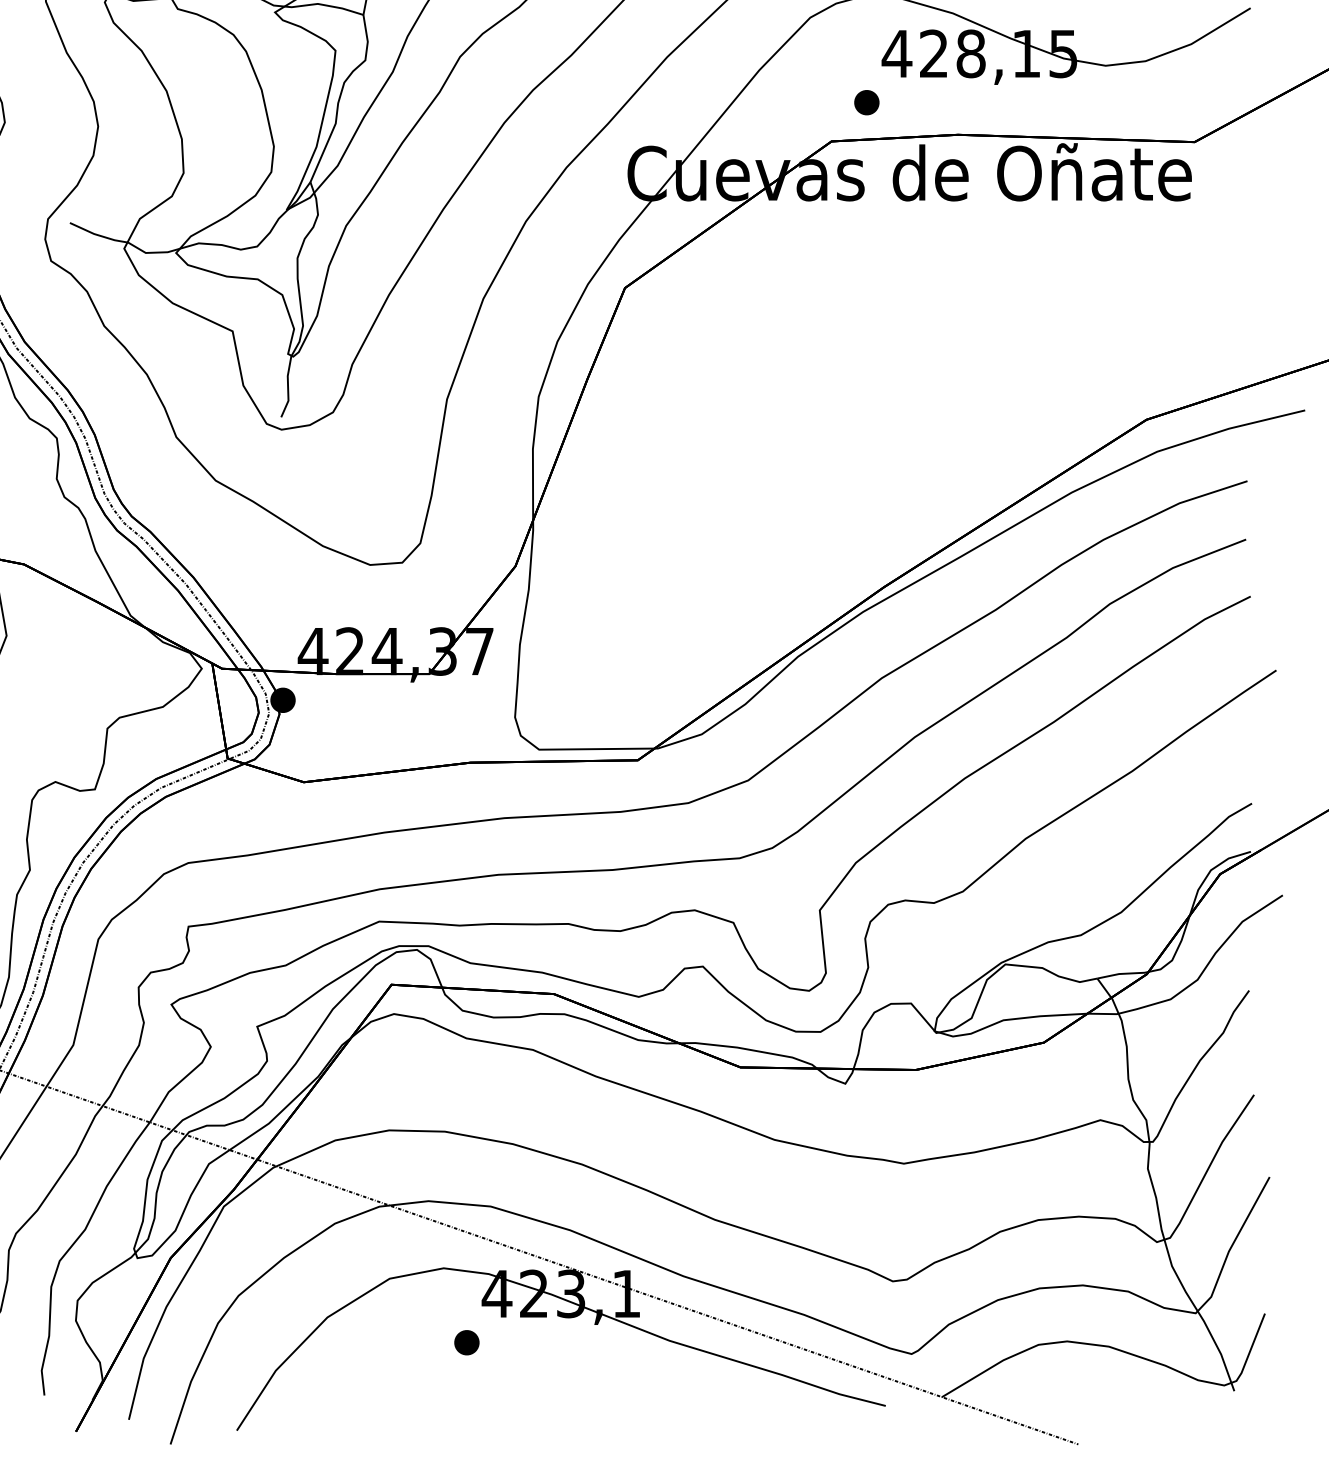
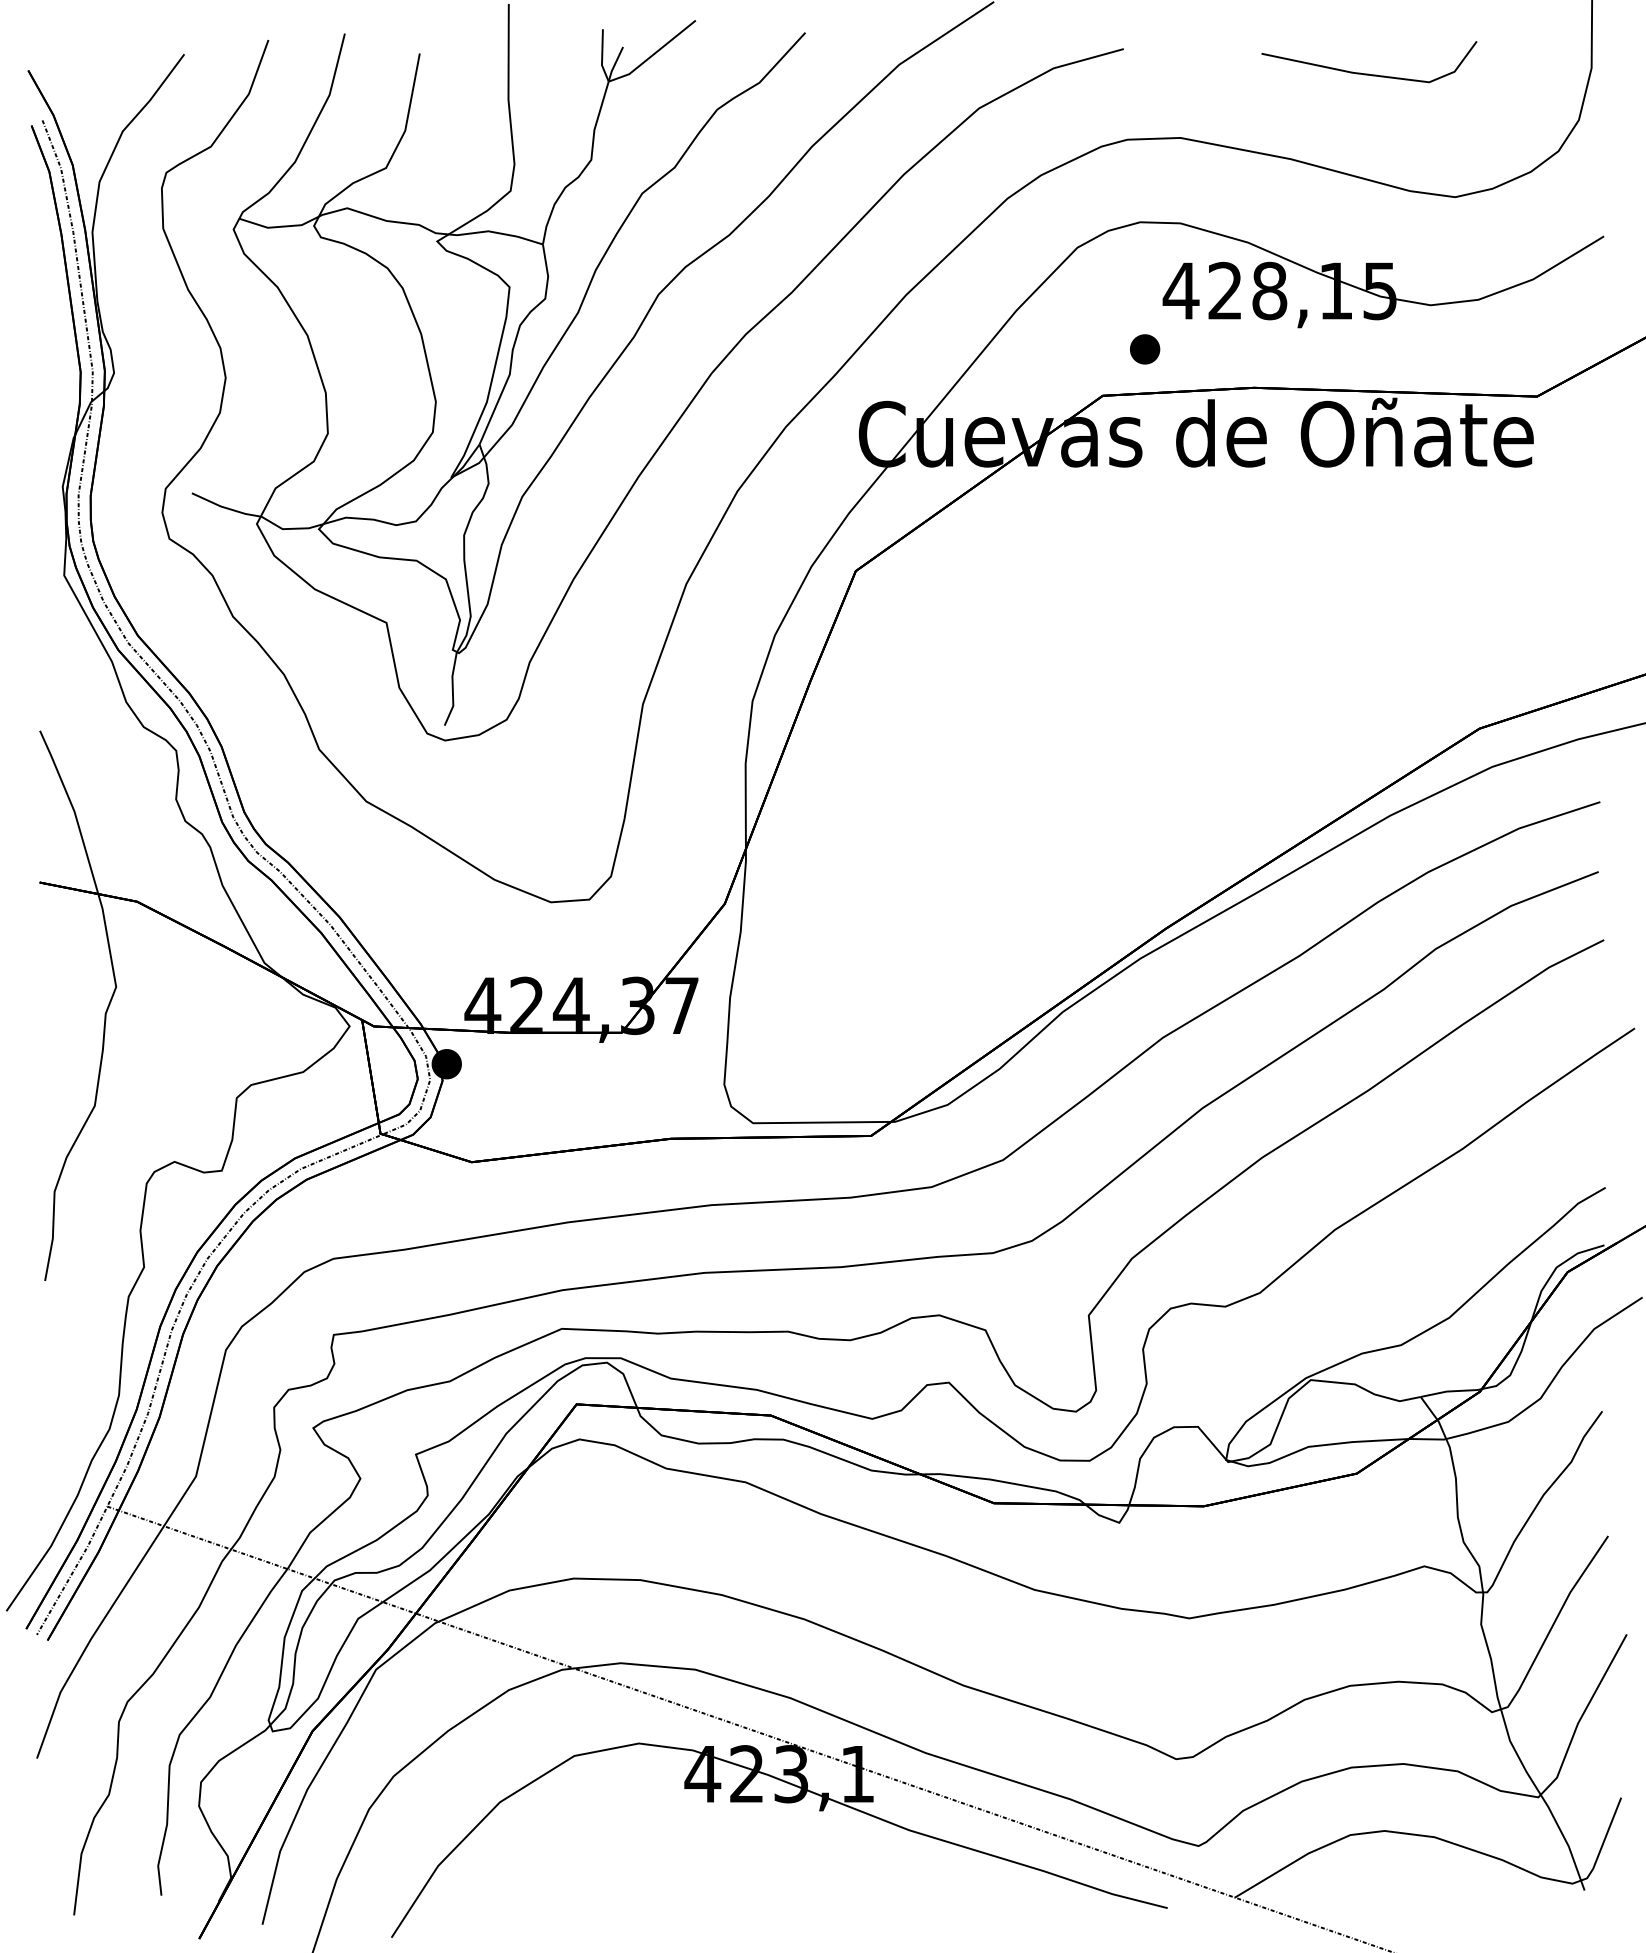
part: (466, 1342) -> (666, 1832), removed

